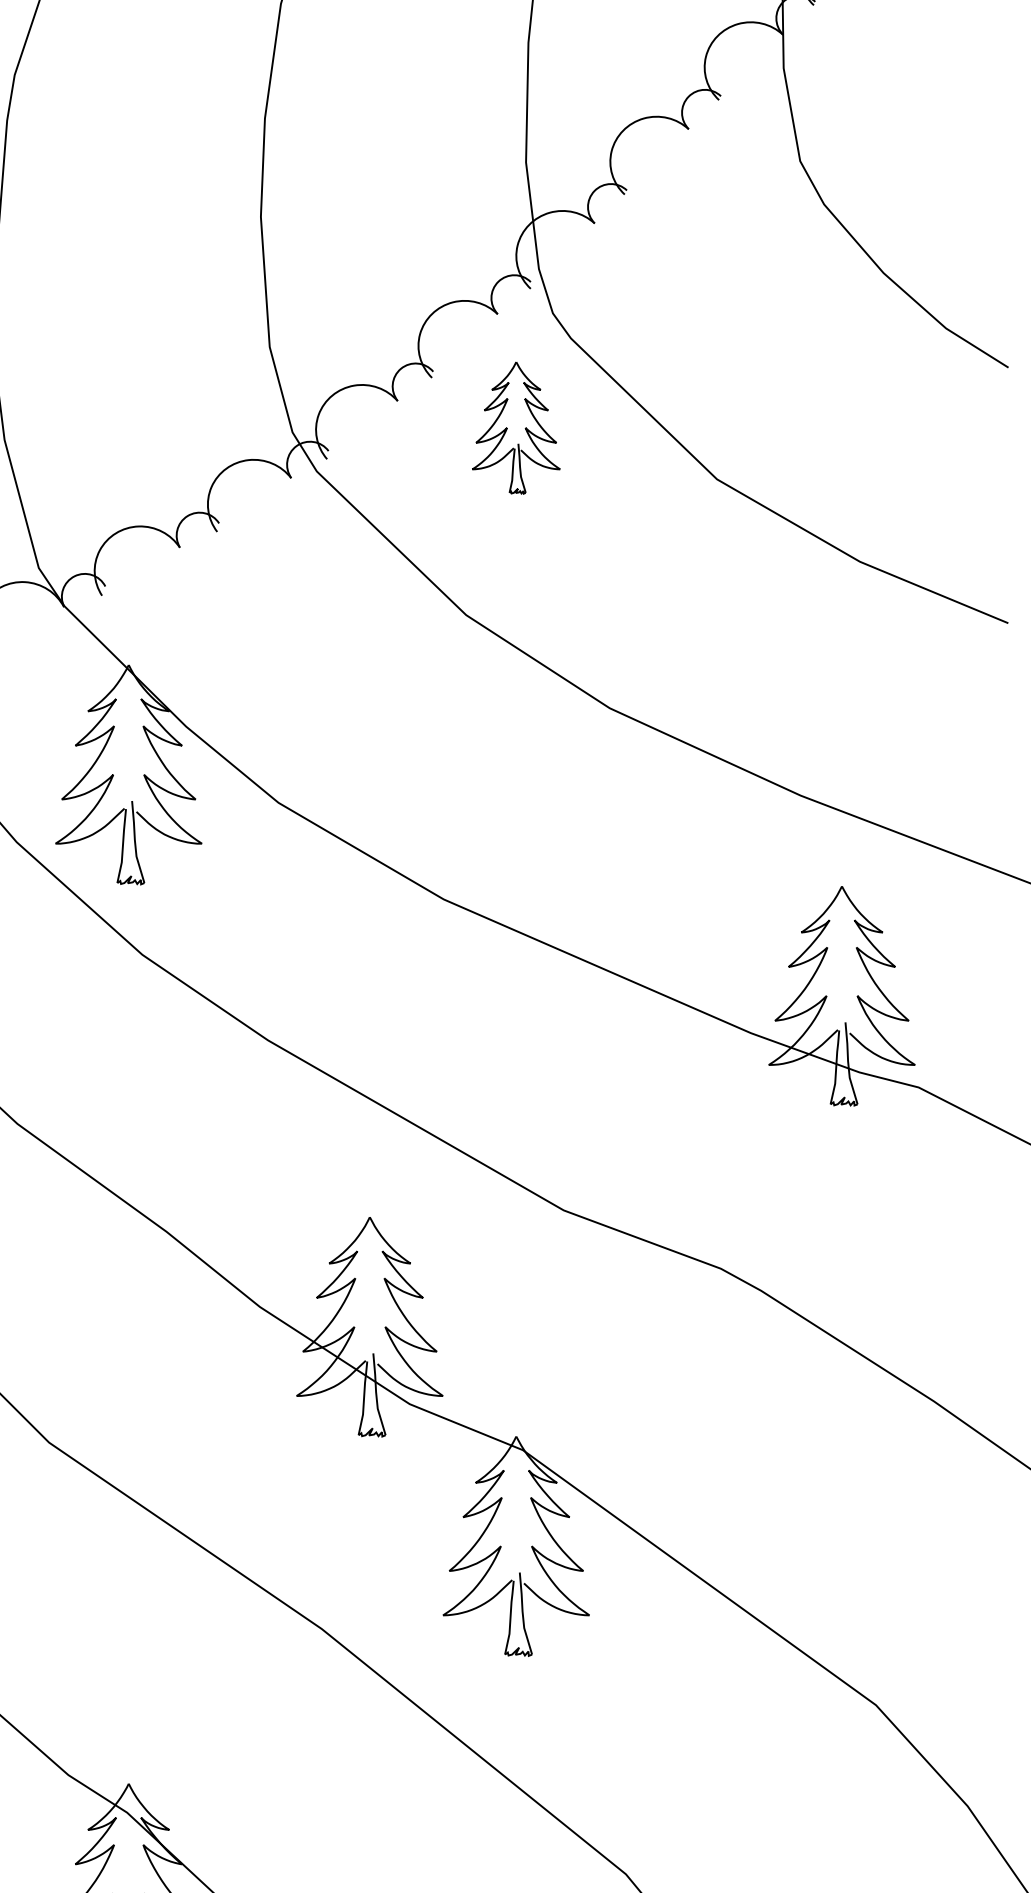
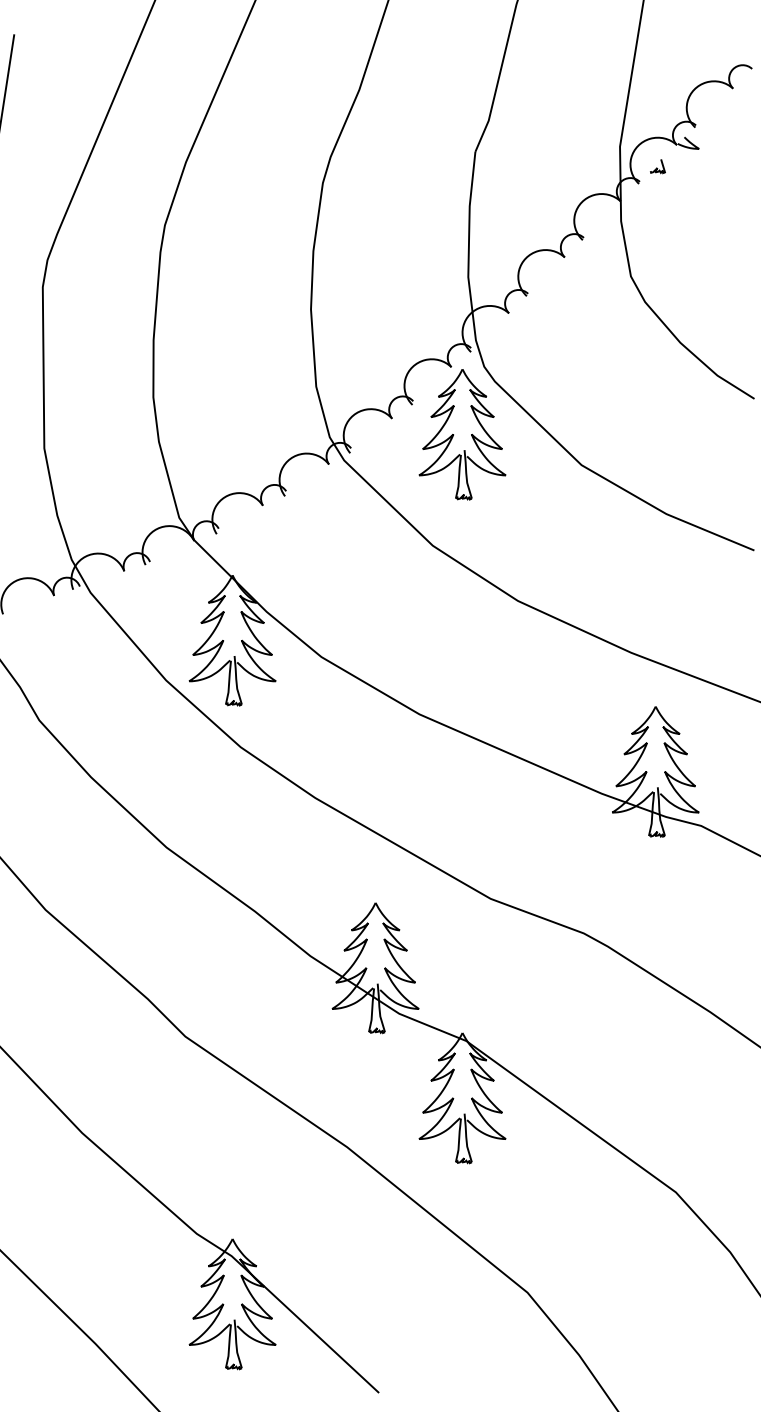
part: (516, 427) -> (462, 434), size x1.67

